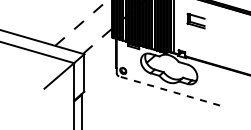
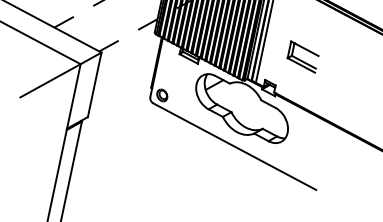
part: (195, 20) -> (302, 55), moved
line: (169, 90) -> (234, 145), dashed -> solid

